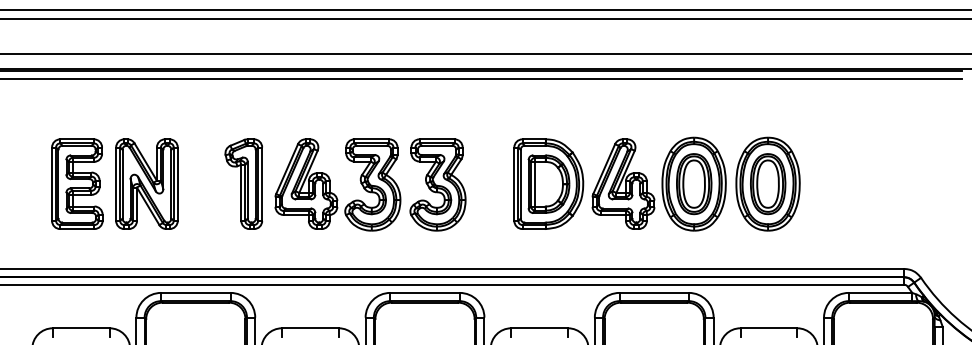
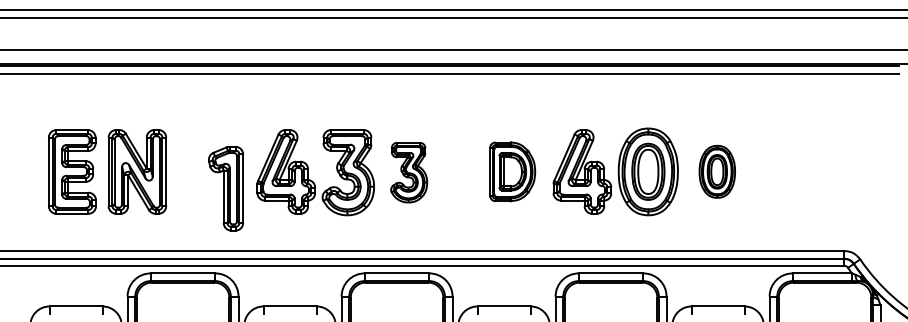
part: (243, 183) -> (225, 188), moved
part: (548, 183) -> (512, 171), size x0.7
part: (767, 183) -> (716, 171), size x0.6
part: (437, 184) -> (408, 172), size x0.7

